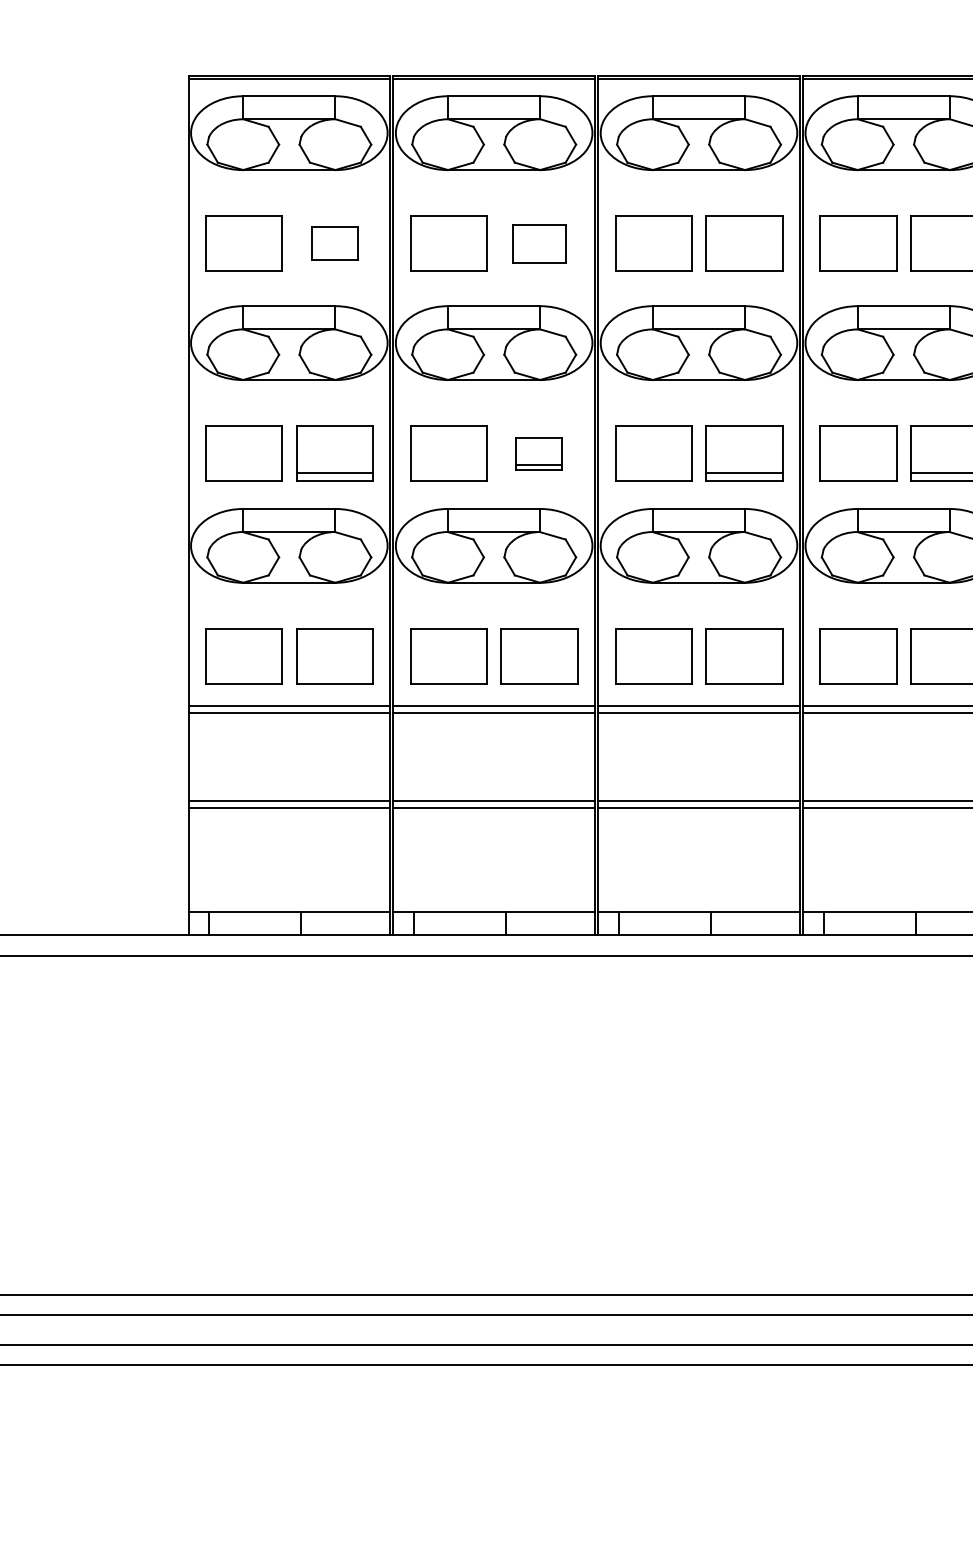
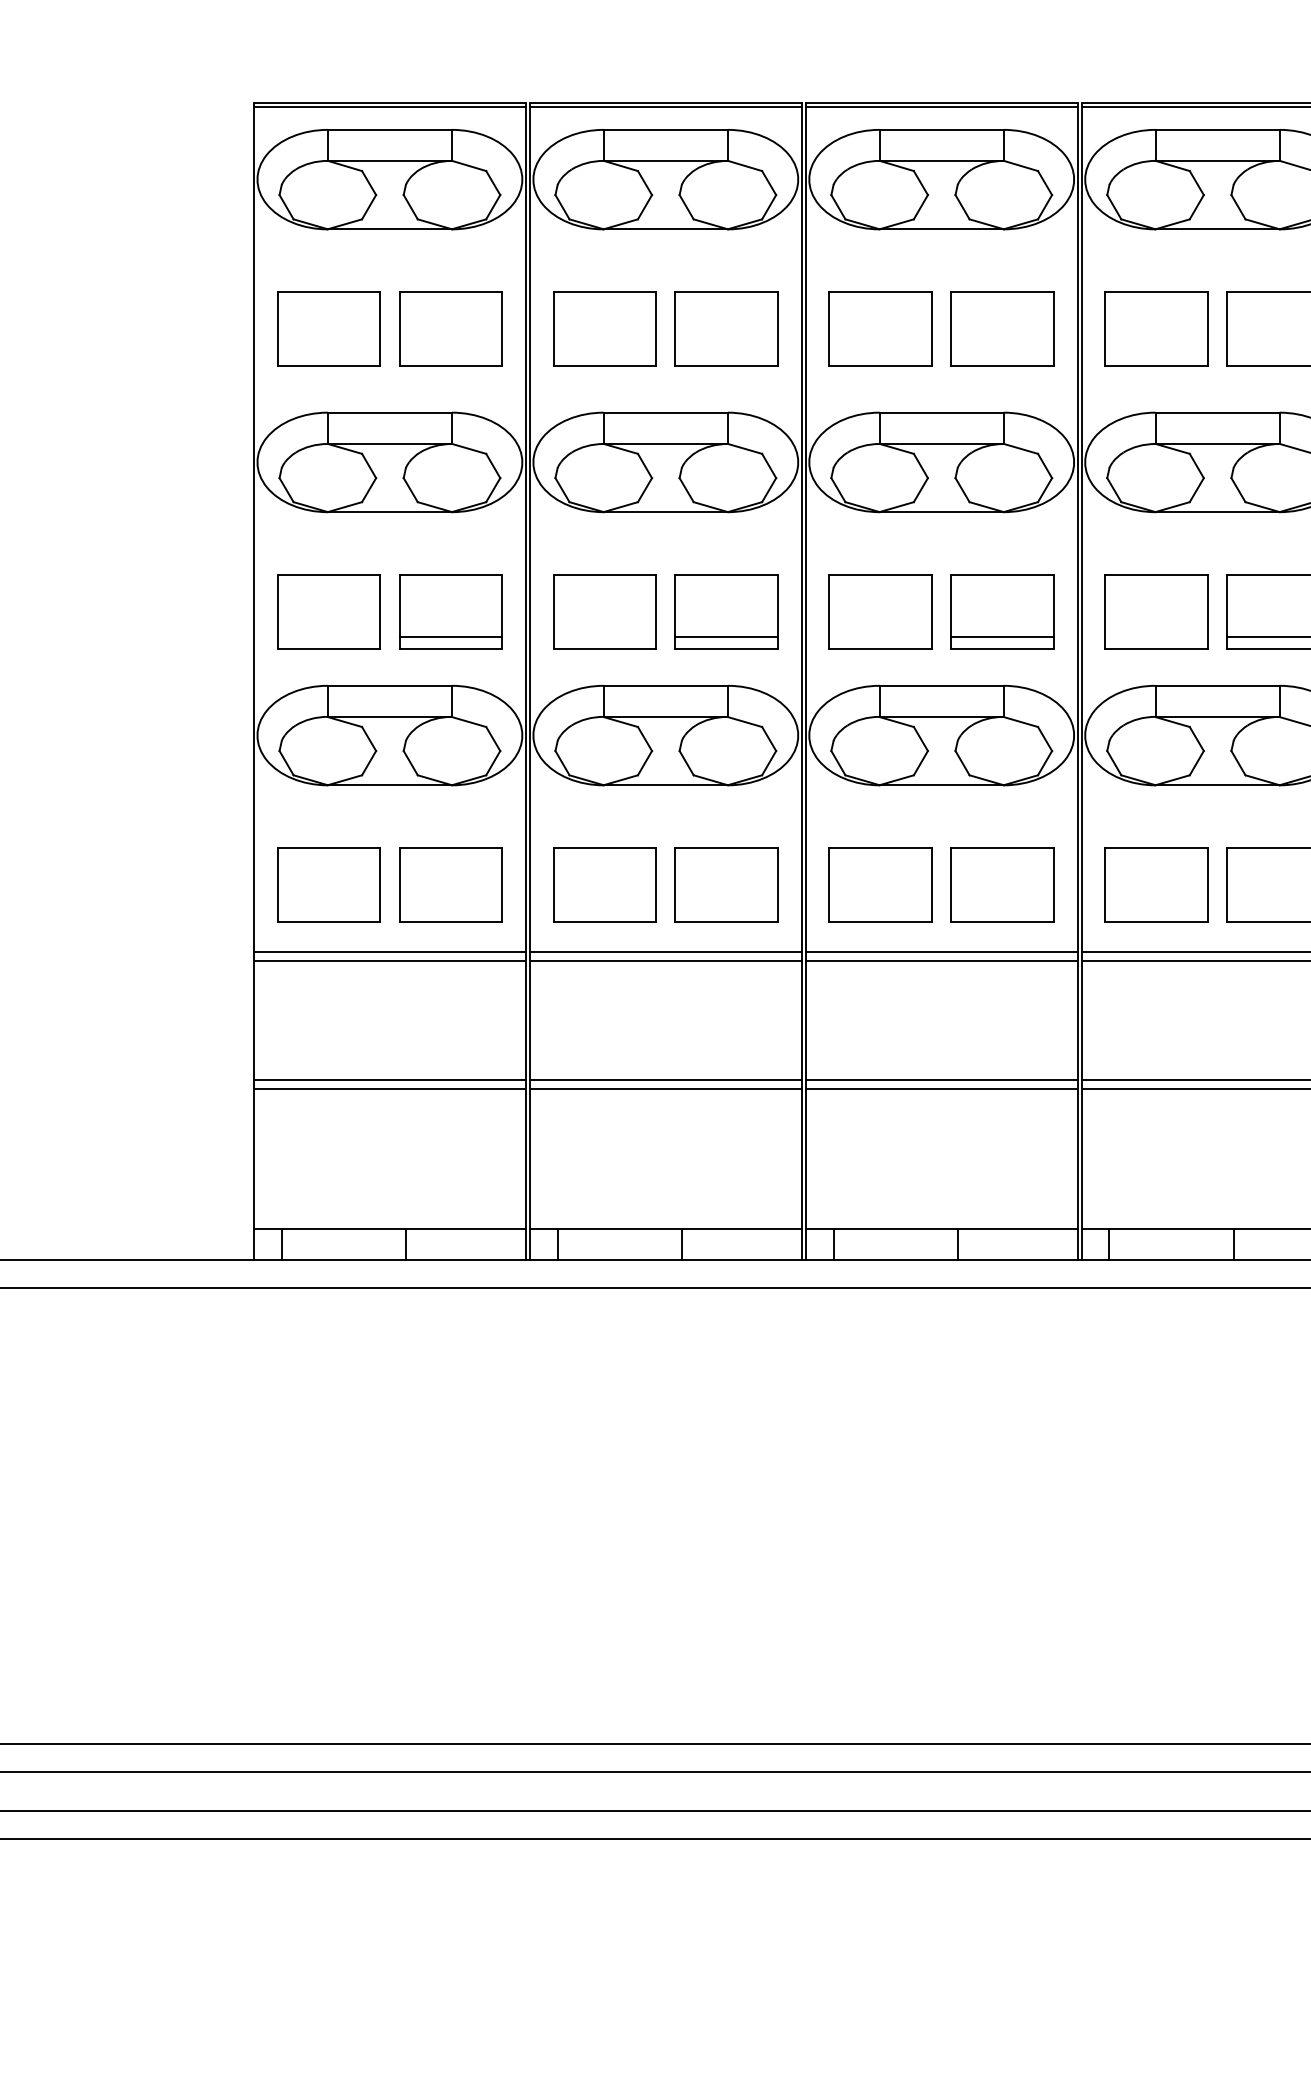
part: (334, 243) -> (450, 328), size x1.67
part: (539, 243) -> (726, 328), size x1.43
part: (539, 453) -> (726, 611), size x1.67

